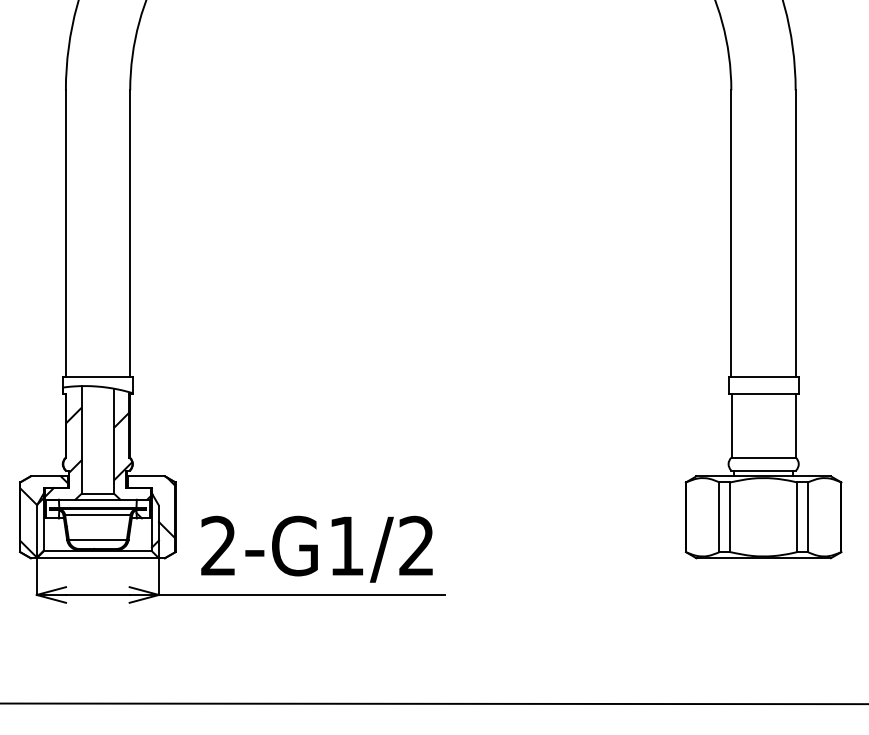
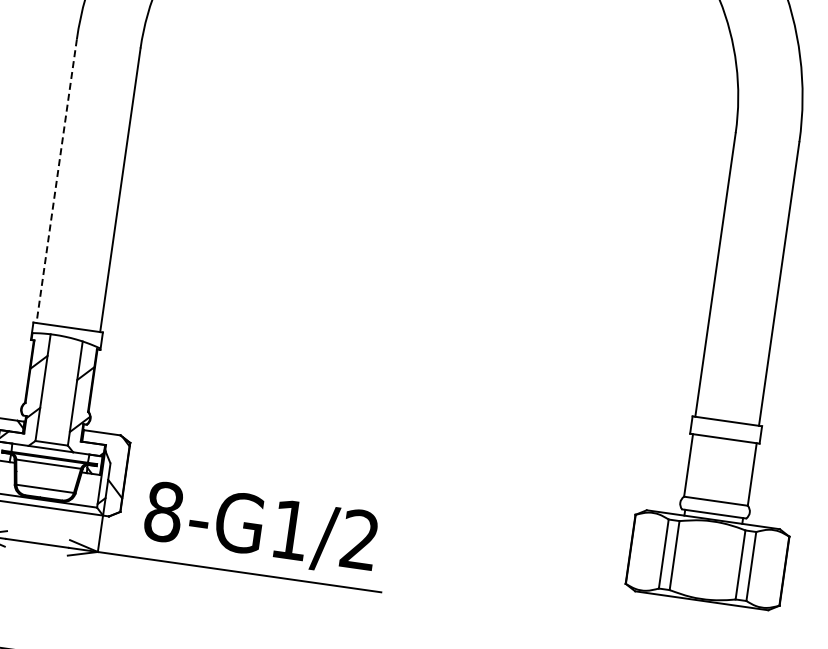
line: (65, 234) -> (56, 181), solid -> dashed
text: (218, 545) -> (163, 511), 2-G1/2 -> 8-G1/2

